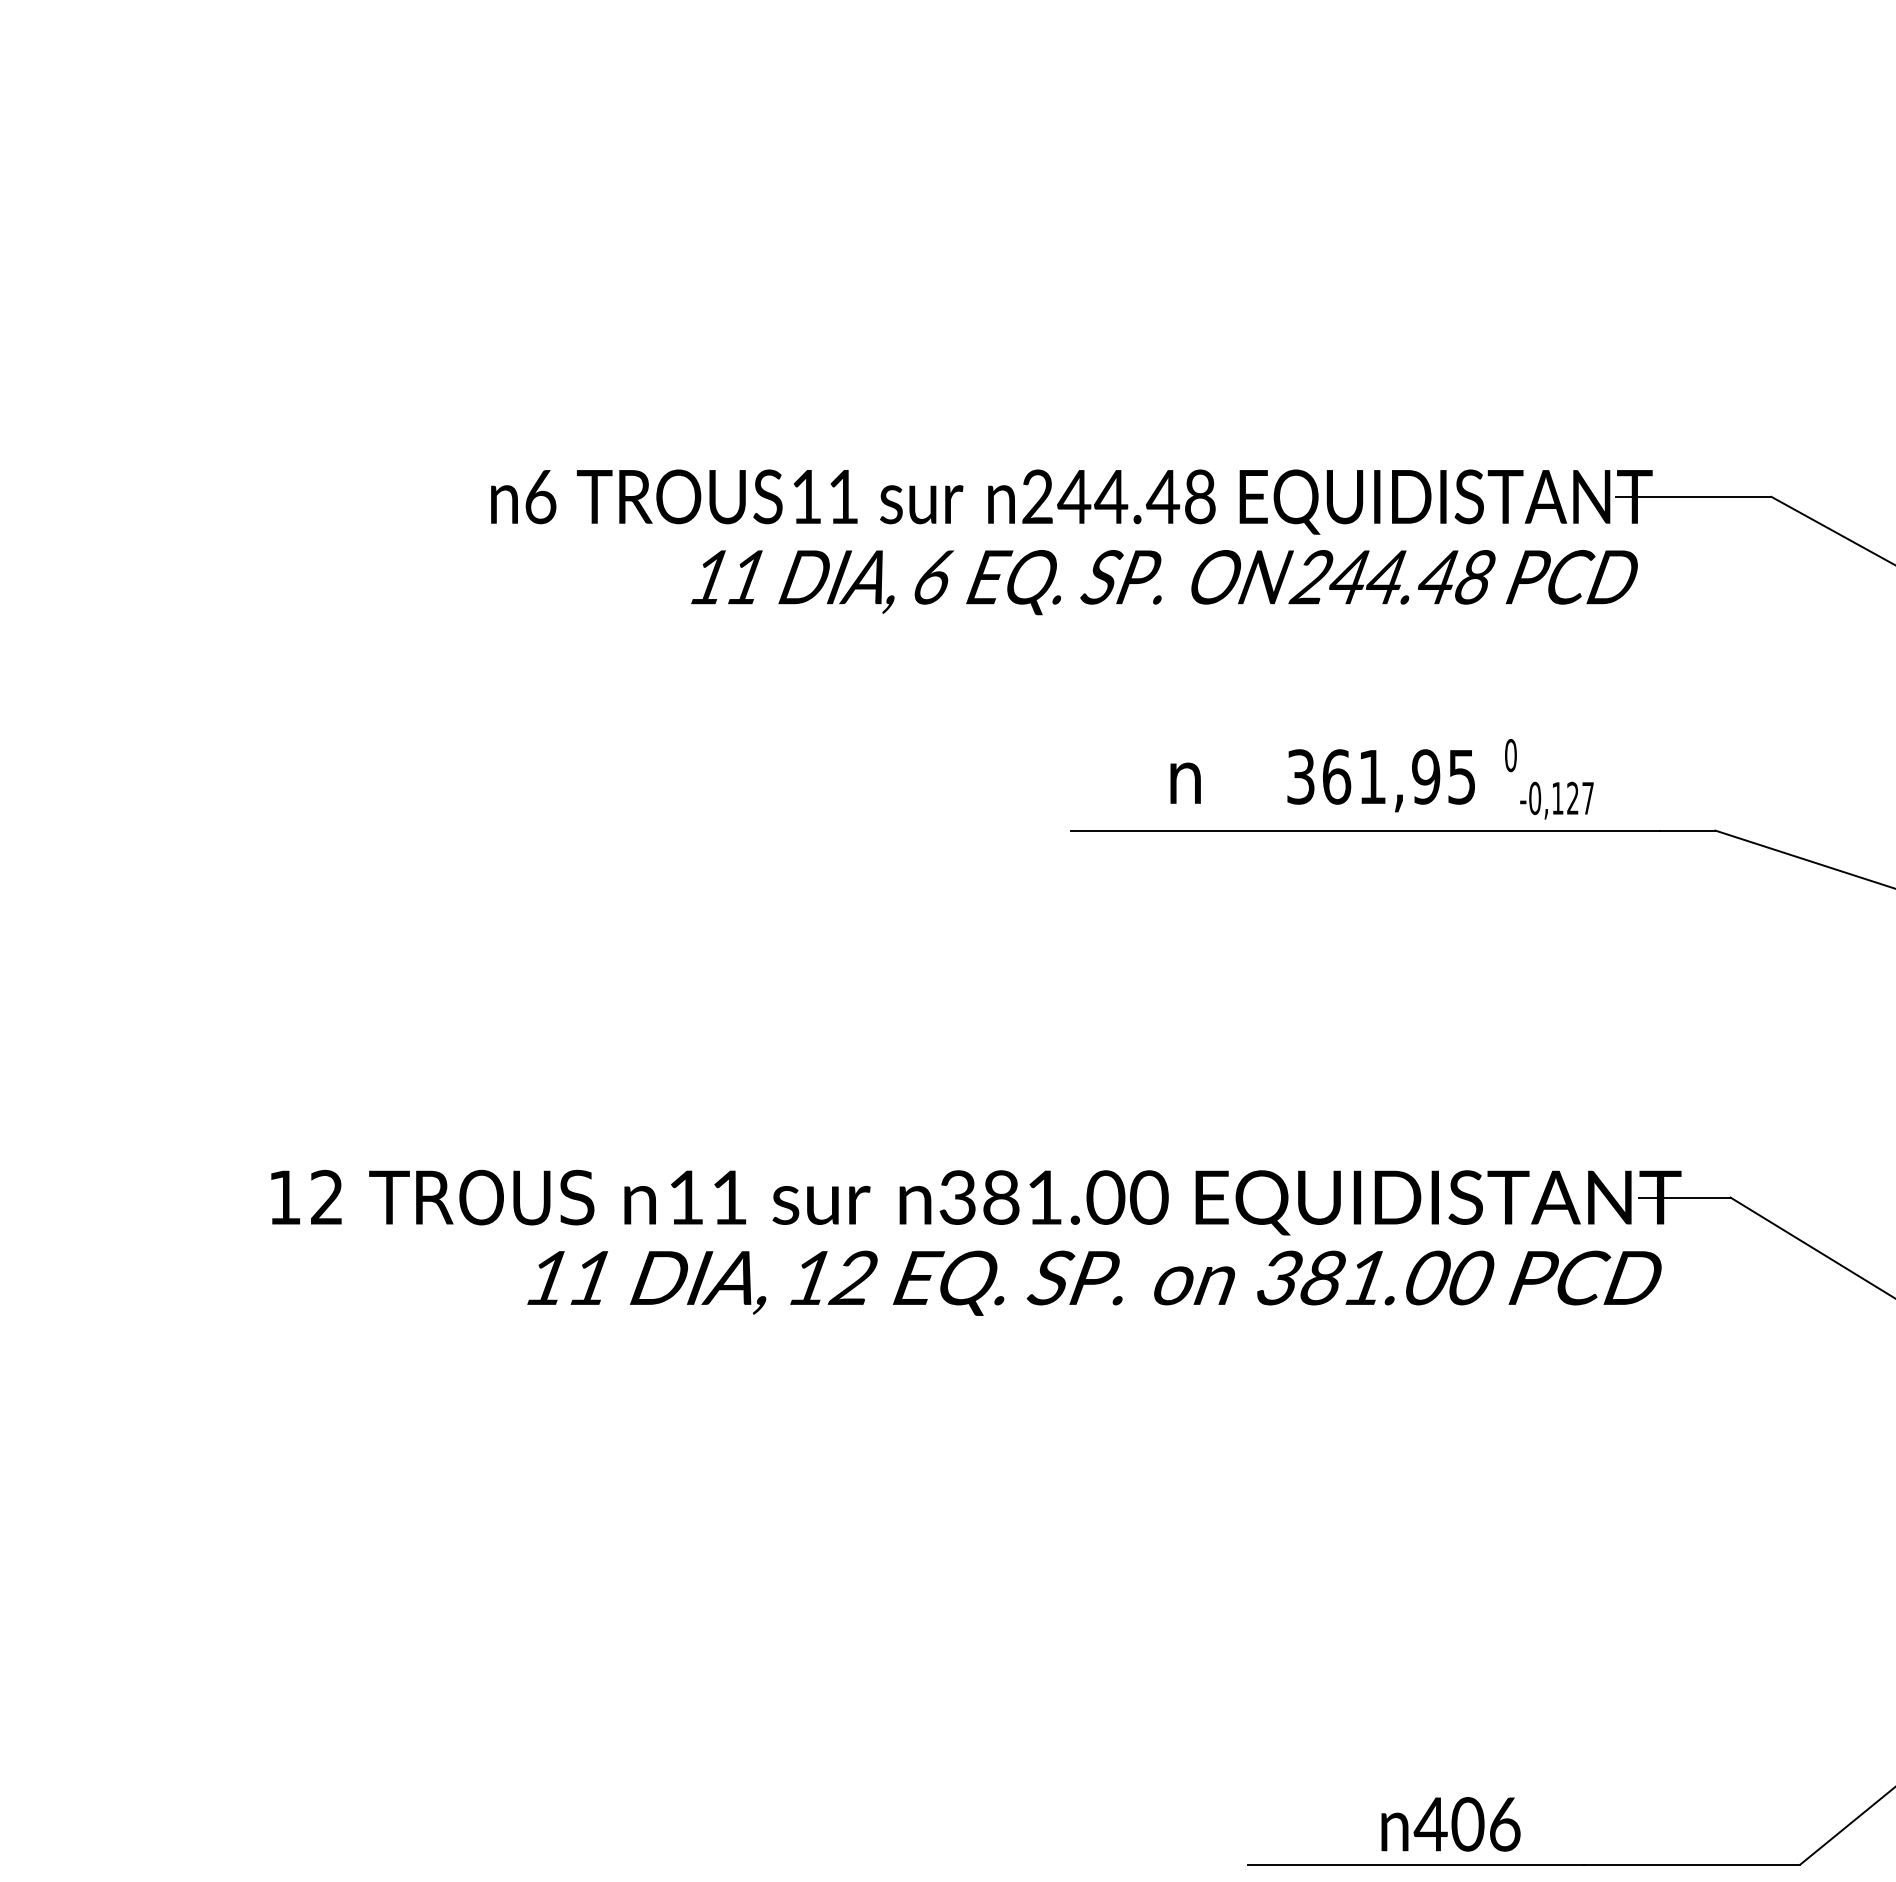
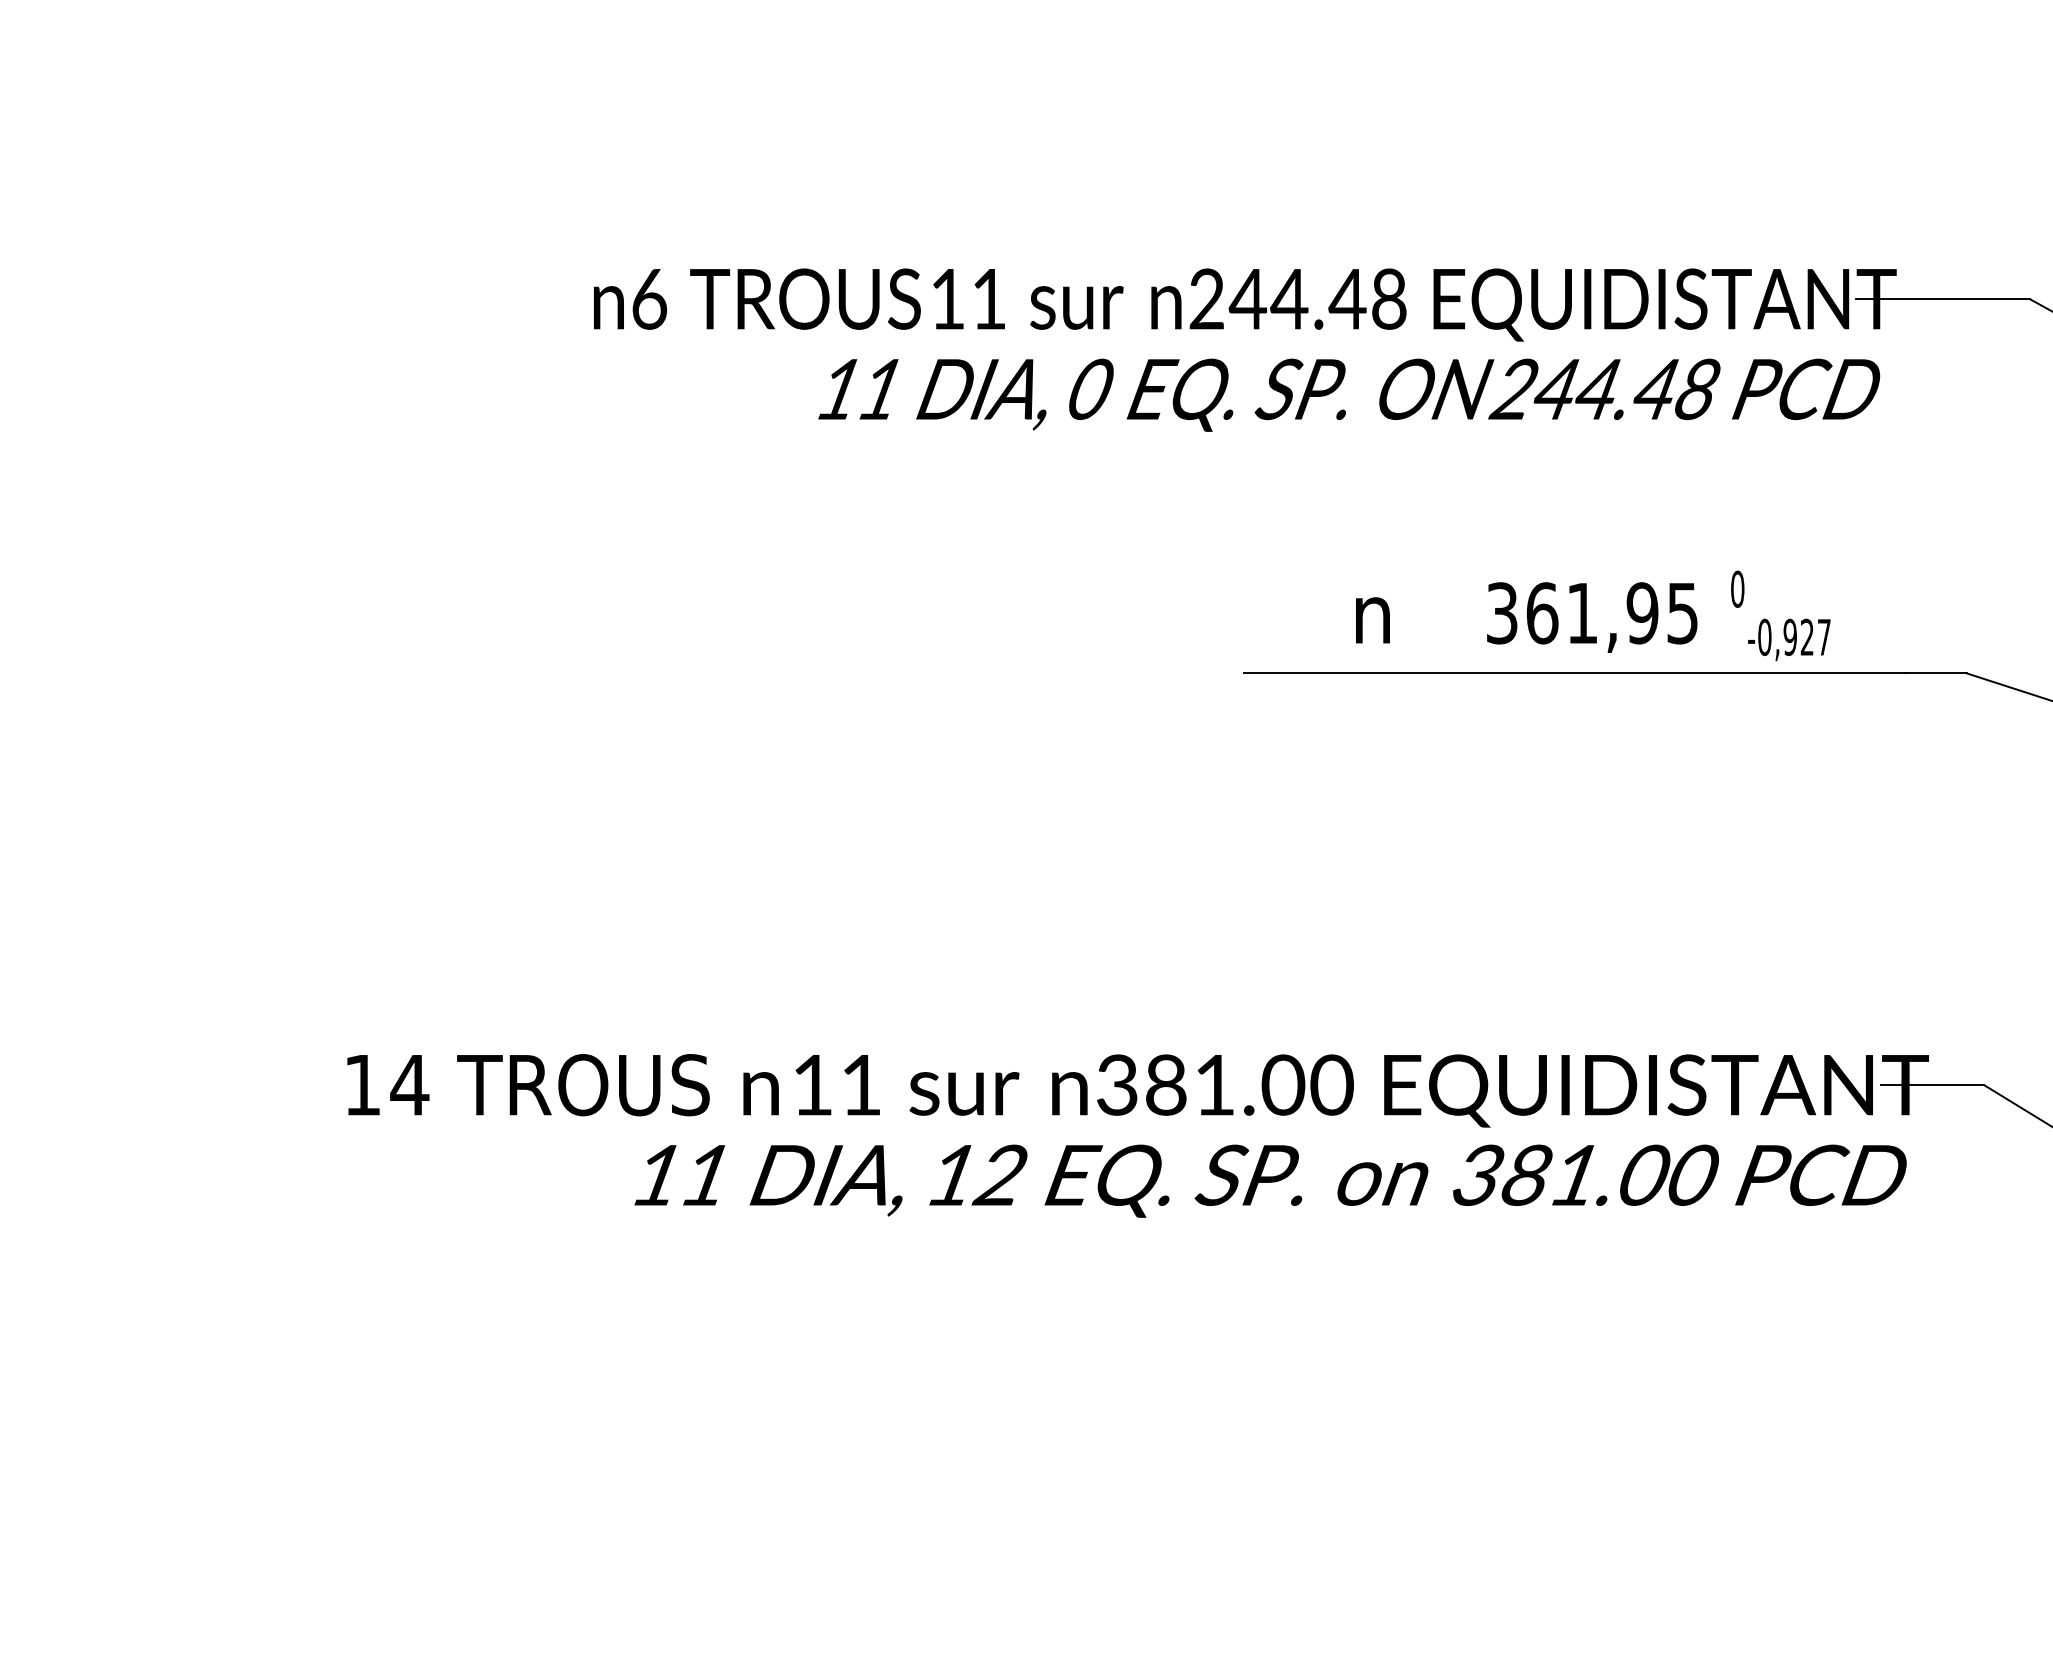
text: (934, 577) -> (1091, 389), 6 -> 0
text: (1557, 798) -> (1789, 637), -0,127 -> -0,927
text: (326, 1196) -> (409, 1083), 12 -> 14

